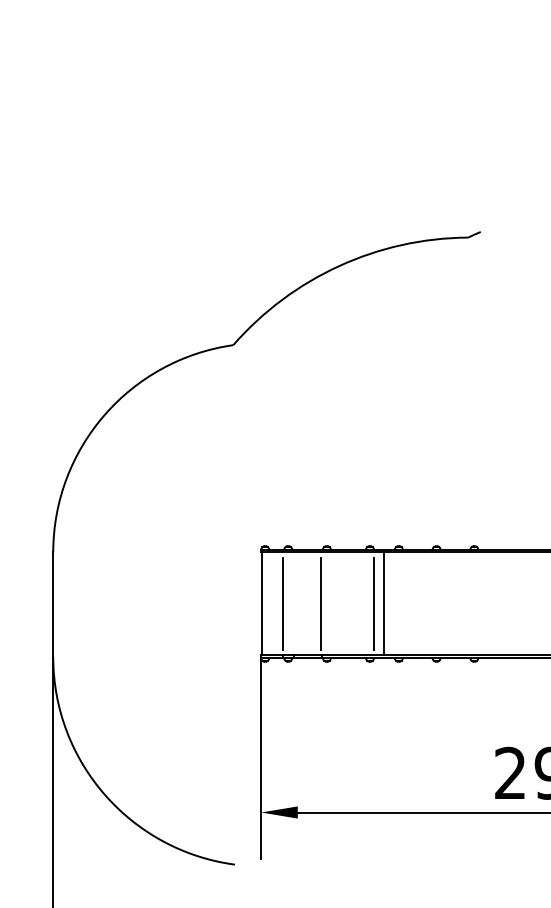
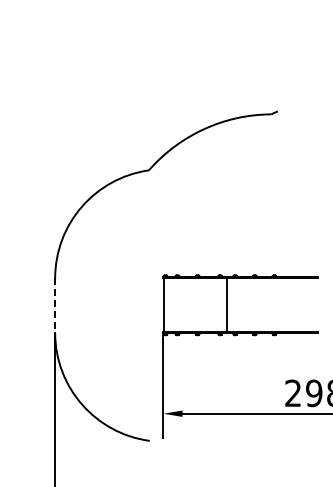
line: (282, 604) -> (174, 305), removed
line: (320, 604) -> (194, 305), removed
line: (374, 604) -> (222, 305), removed
line: (53, 606) -> (55, 306), solid -> dashed

